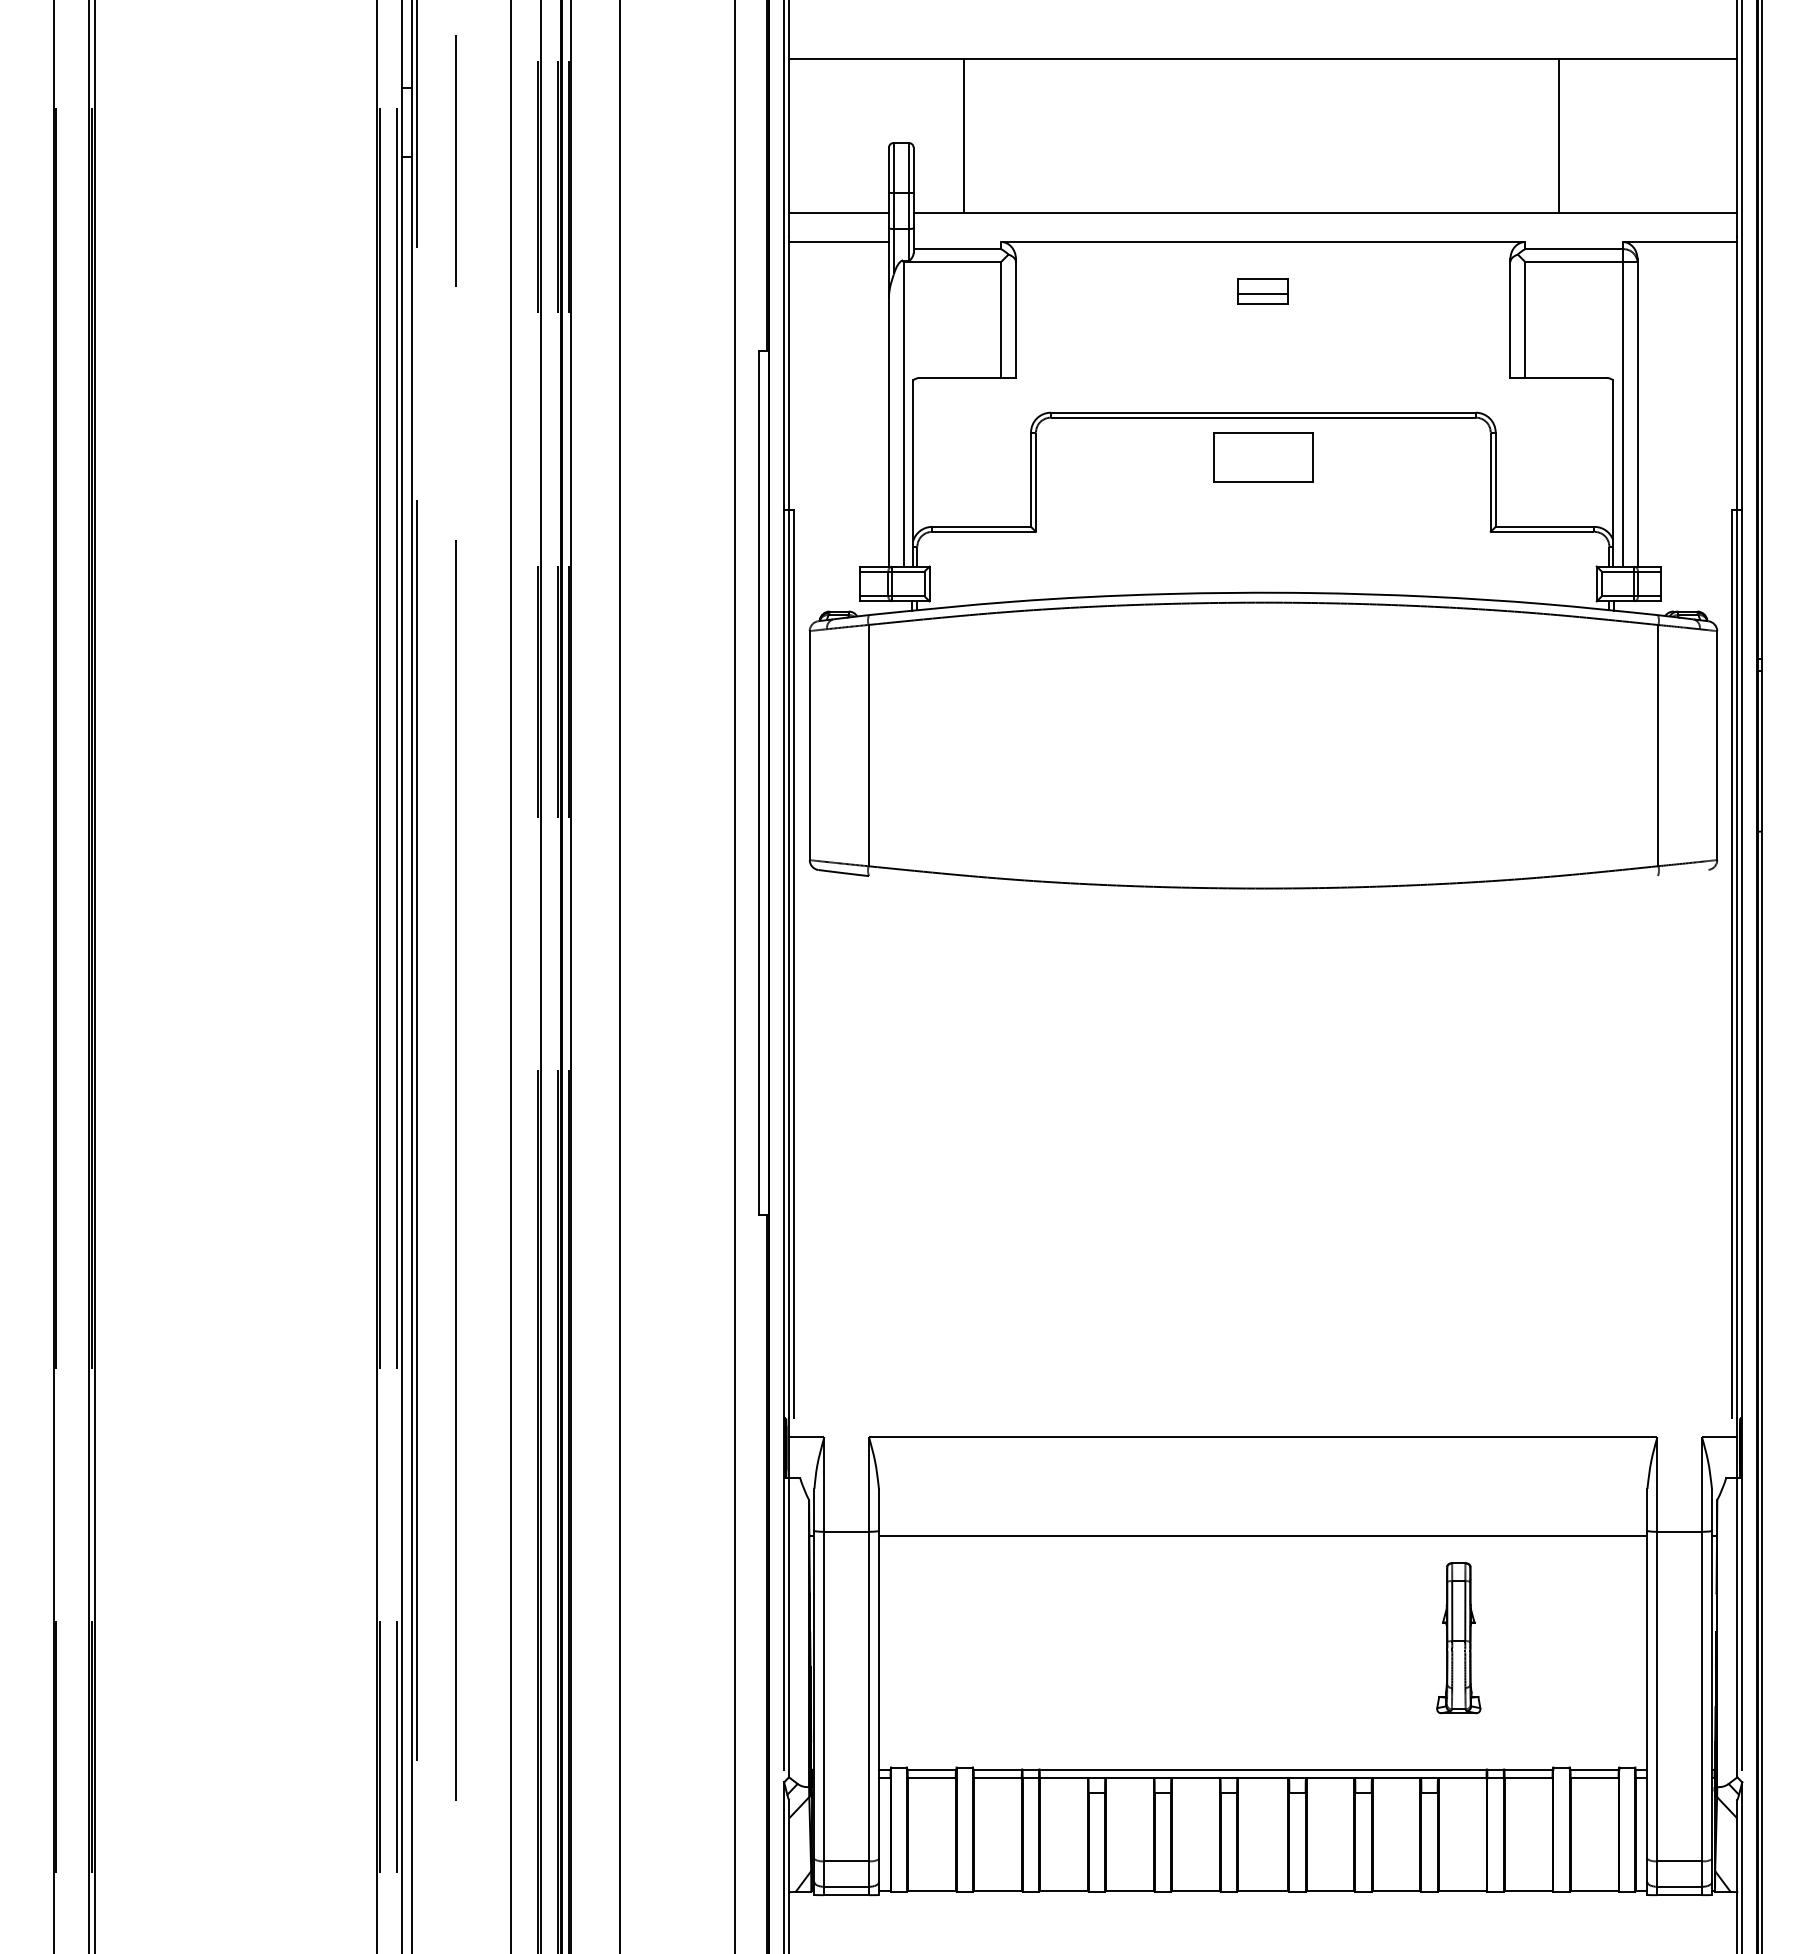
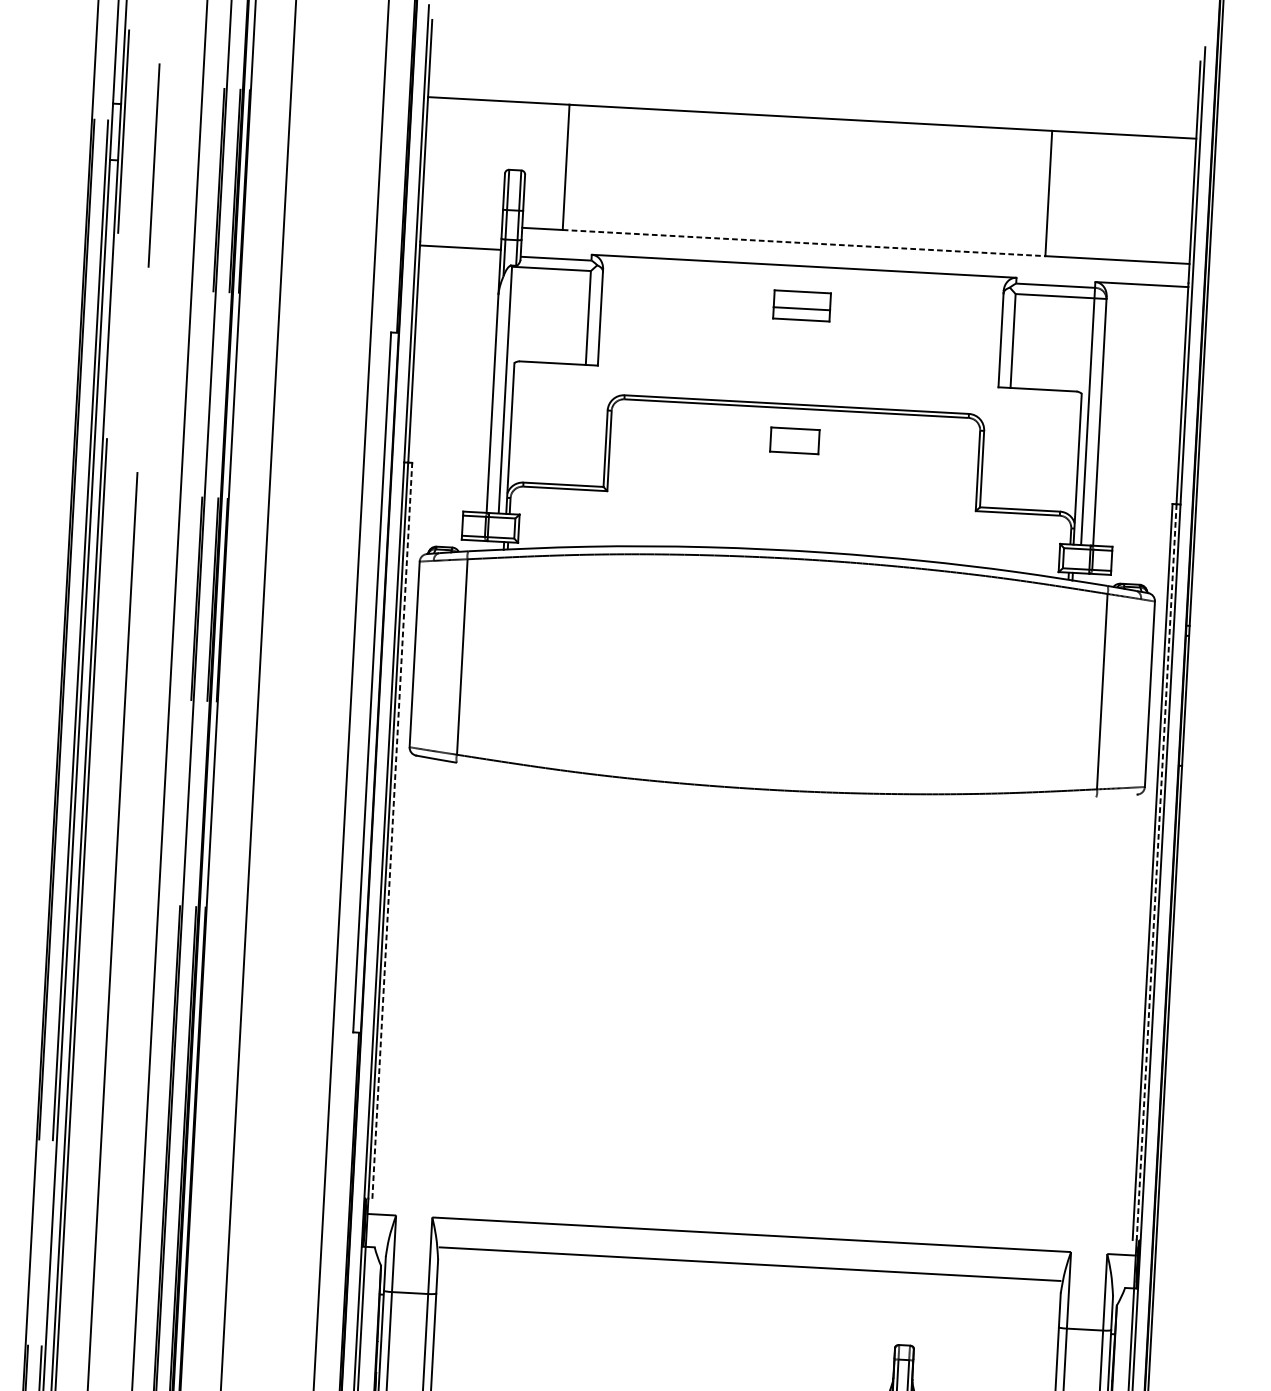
line: (838, 213) -> (461, 224), removed
line: (1261, 213) -> (804, 243), solid -> dashed
part: (1262, 291) -> (801, 306), size x1.4
part: (1263, 457) -> (794, 440), size x0.6
line: (793, 963) -> (391, 830), solid -> dashed
line: (1737, 964) -> (1156, 872), solid -> dashed
line: (1262, 1535) -> (749, 1264), moved

